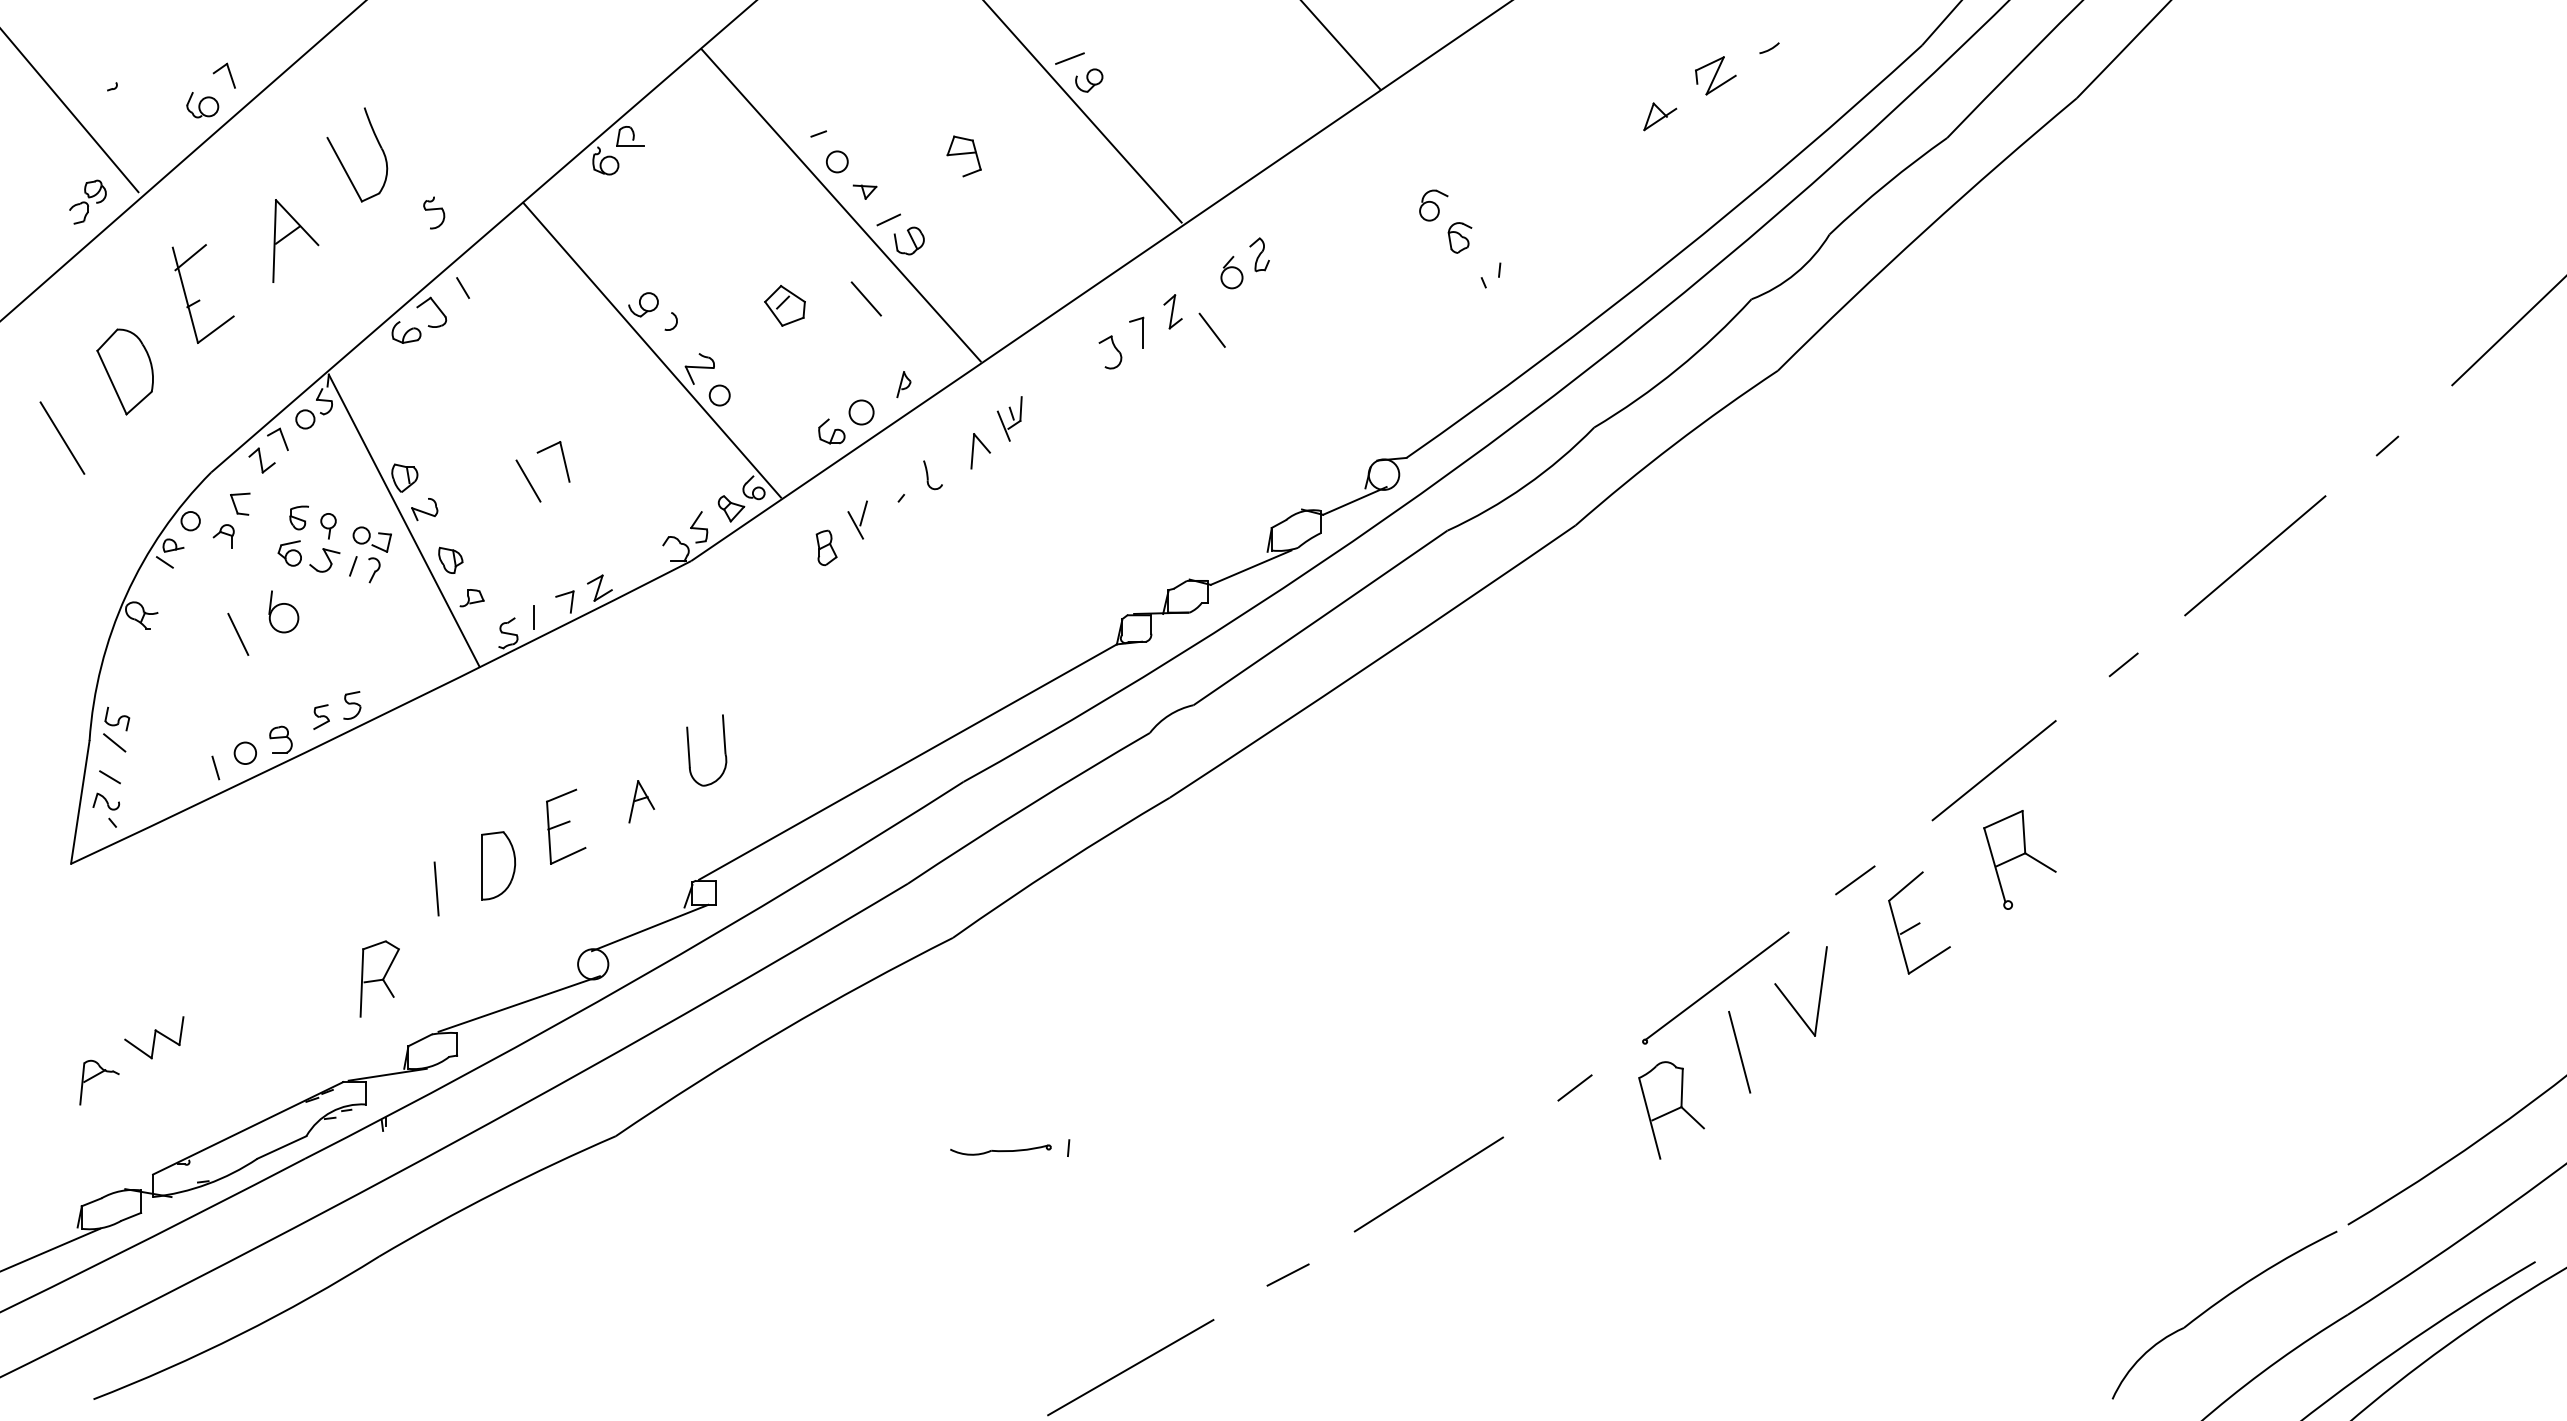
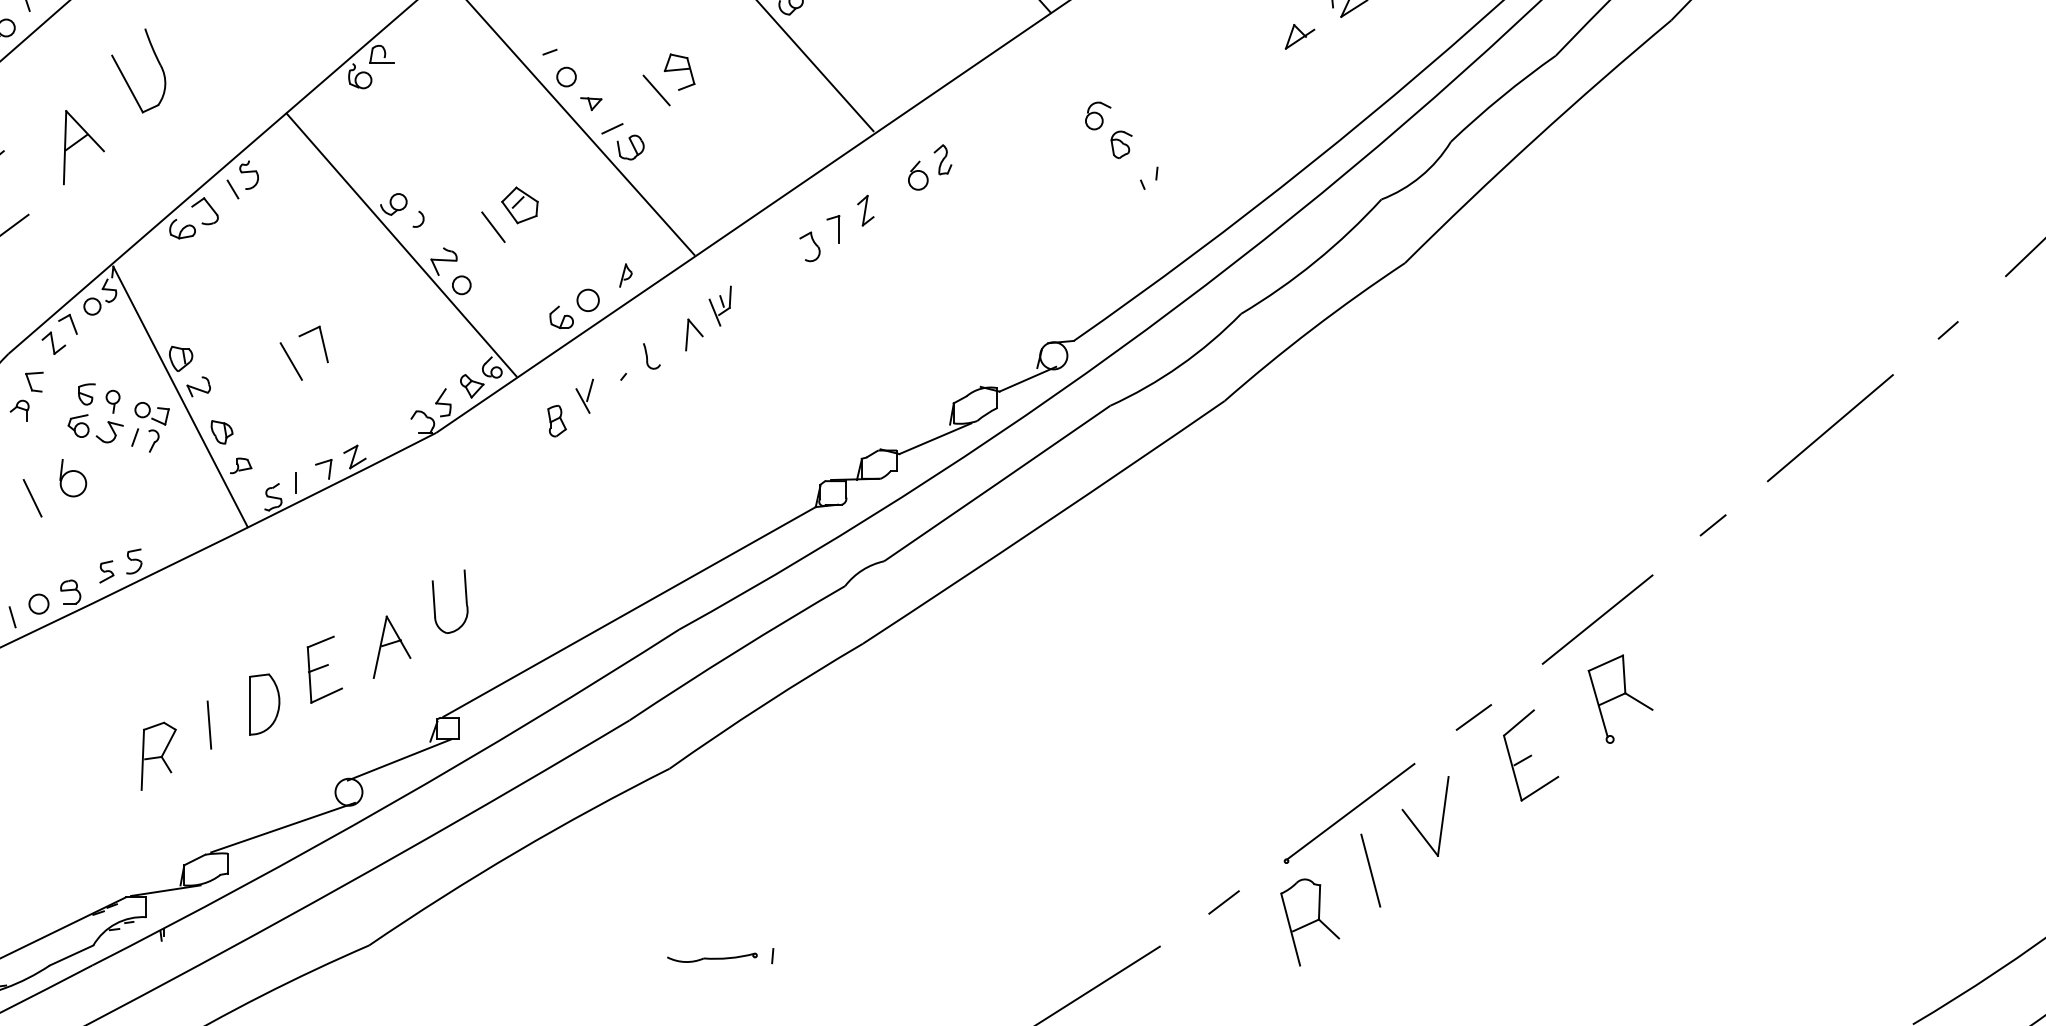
part: (434, 212) -> (249, 174), moved
line: (865, 298) -> (655, 90), moved
line: (1211, 329) -> (492, 226), moved
part: (641, 801) -> (392, 647), size x1.67
part: (379, 978) -> (158, 755), moved

